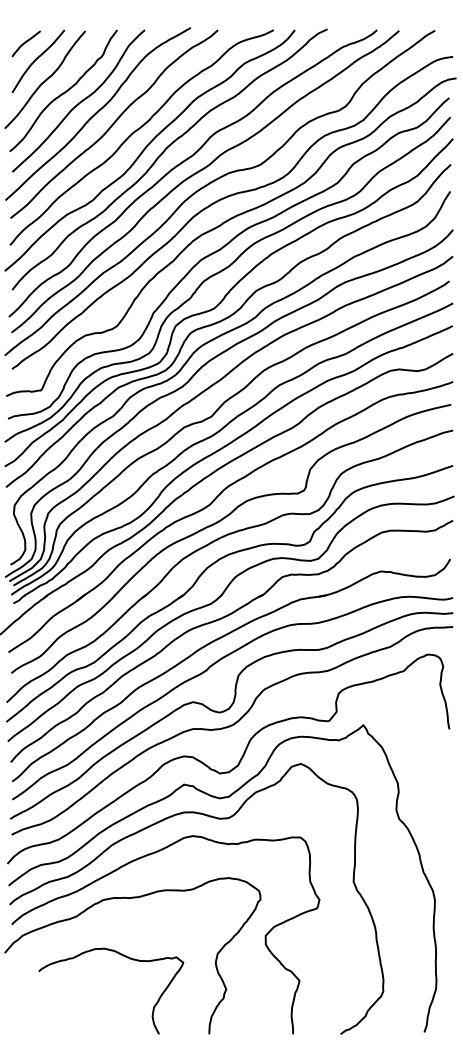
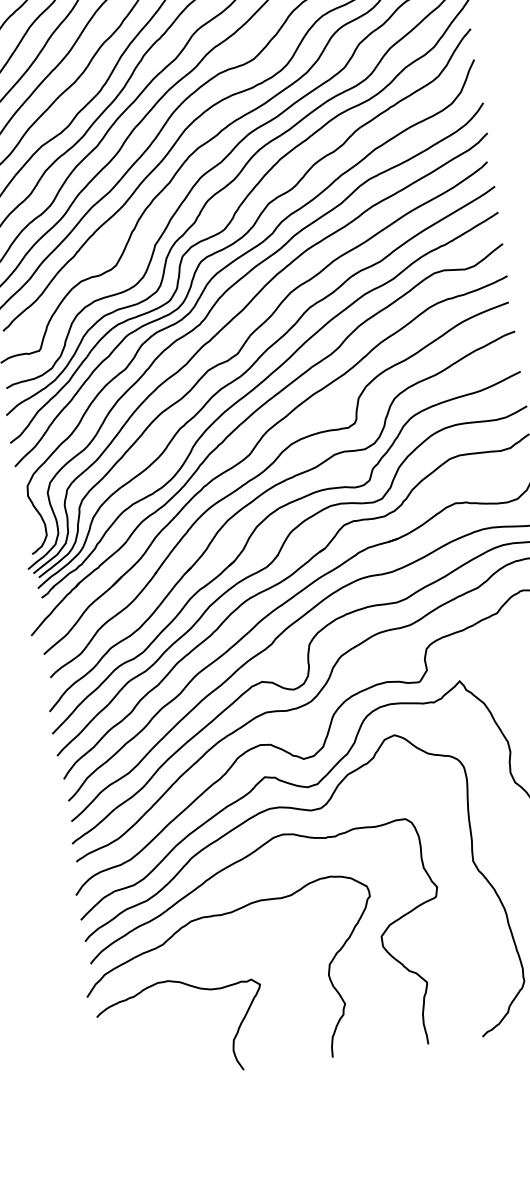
curve: (127, 958) -> (195, 988), moved

